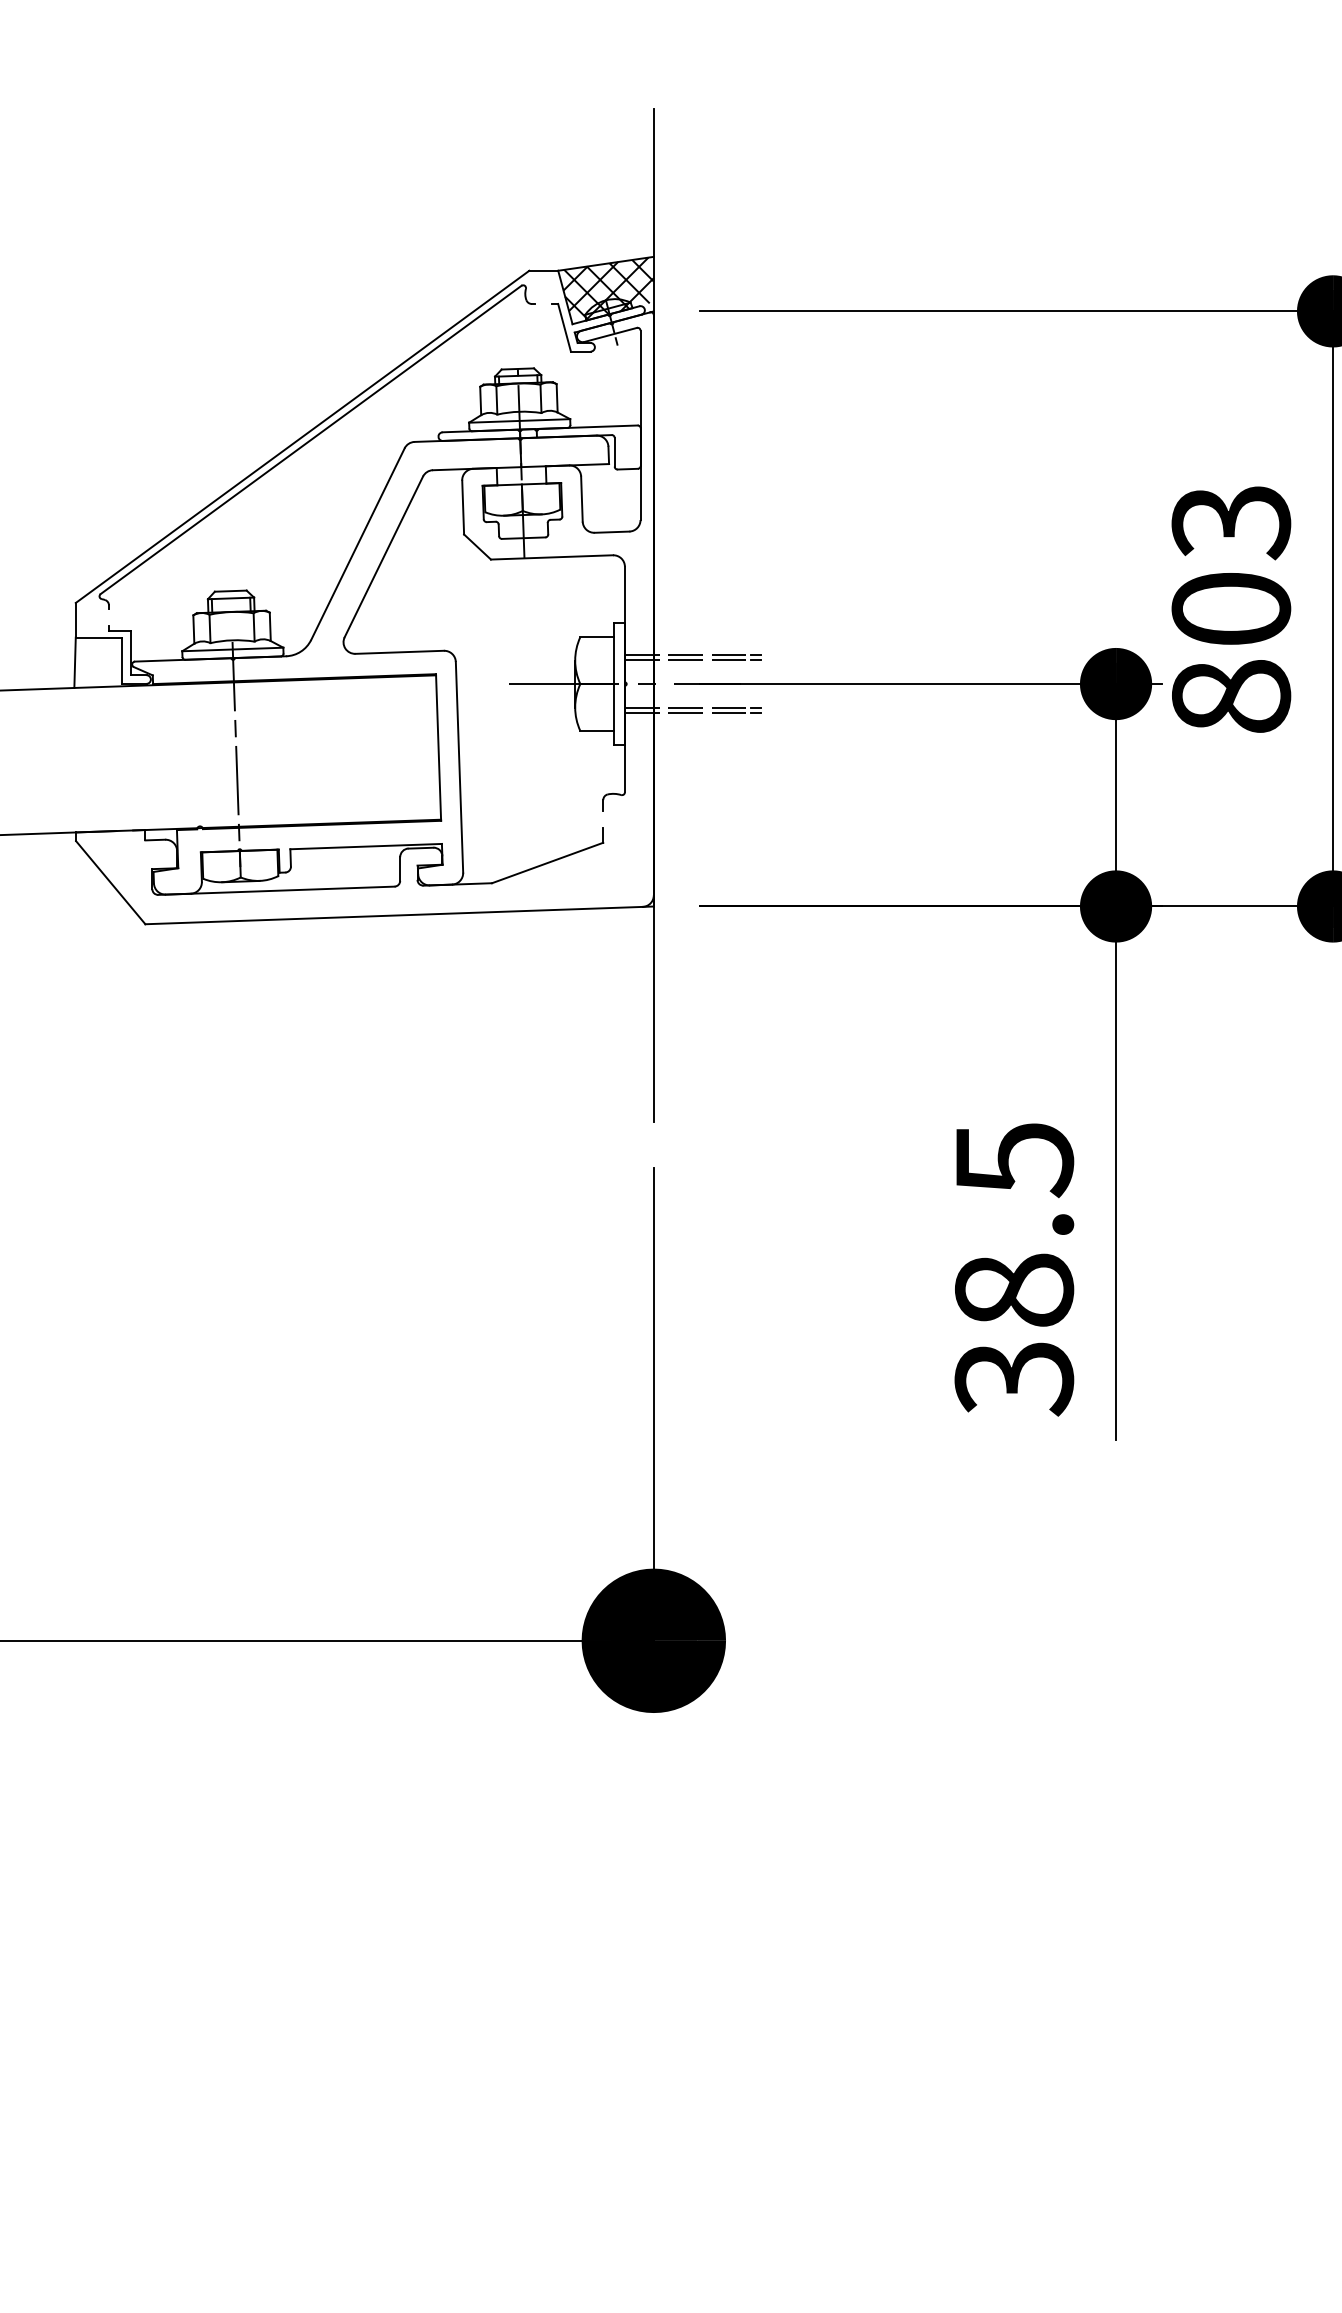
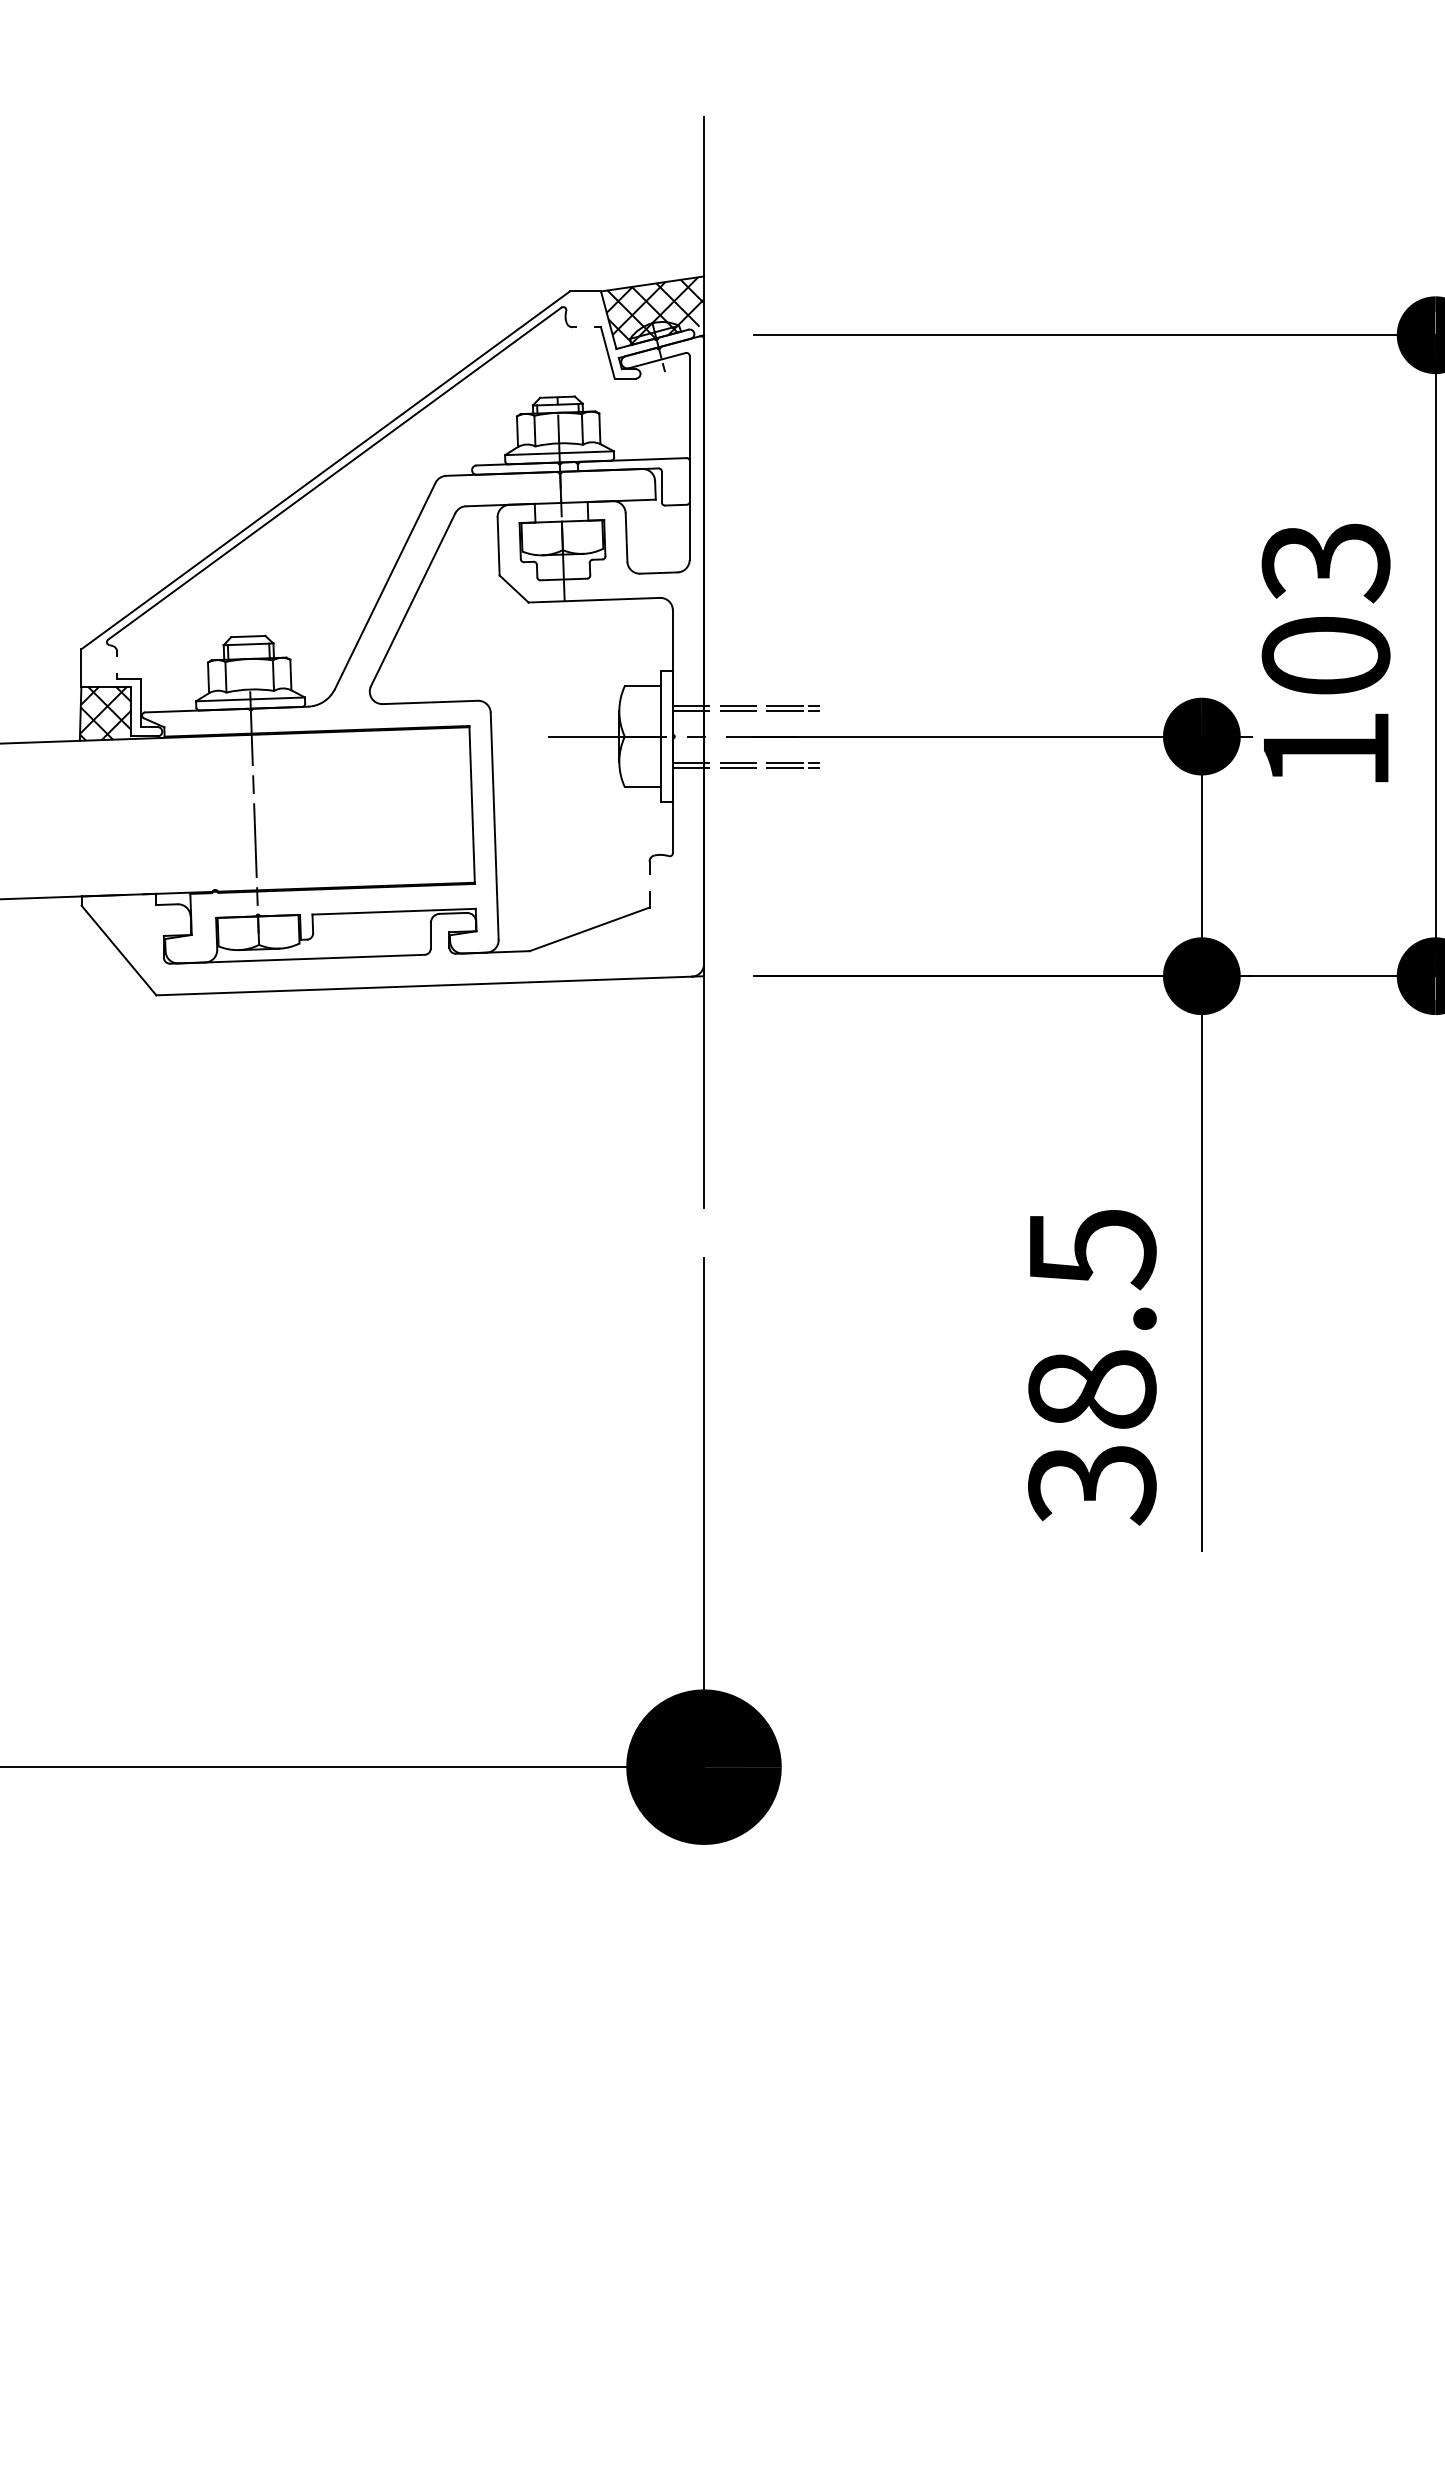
hatch: (98, 662) -> (105, 713), added
text: (1231, 696) -> (1326, 749), 803 -> 103

